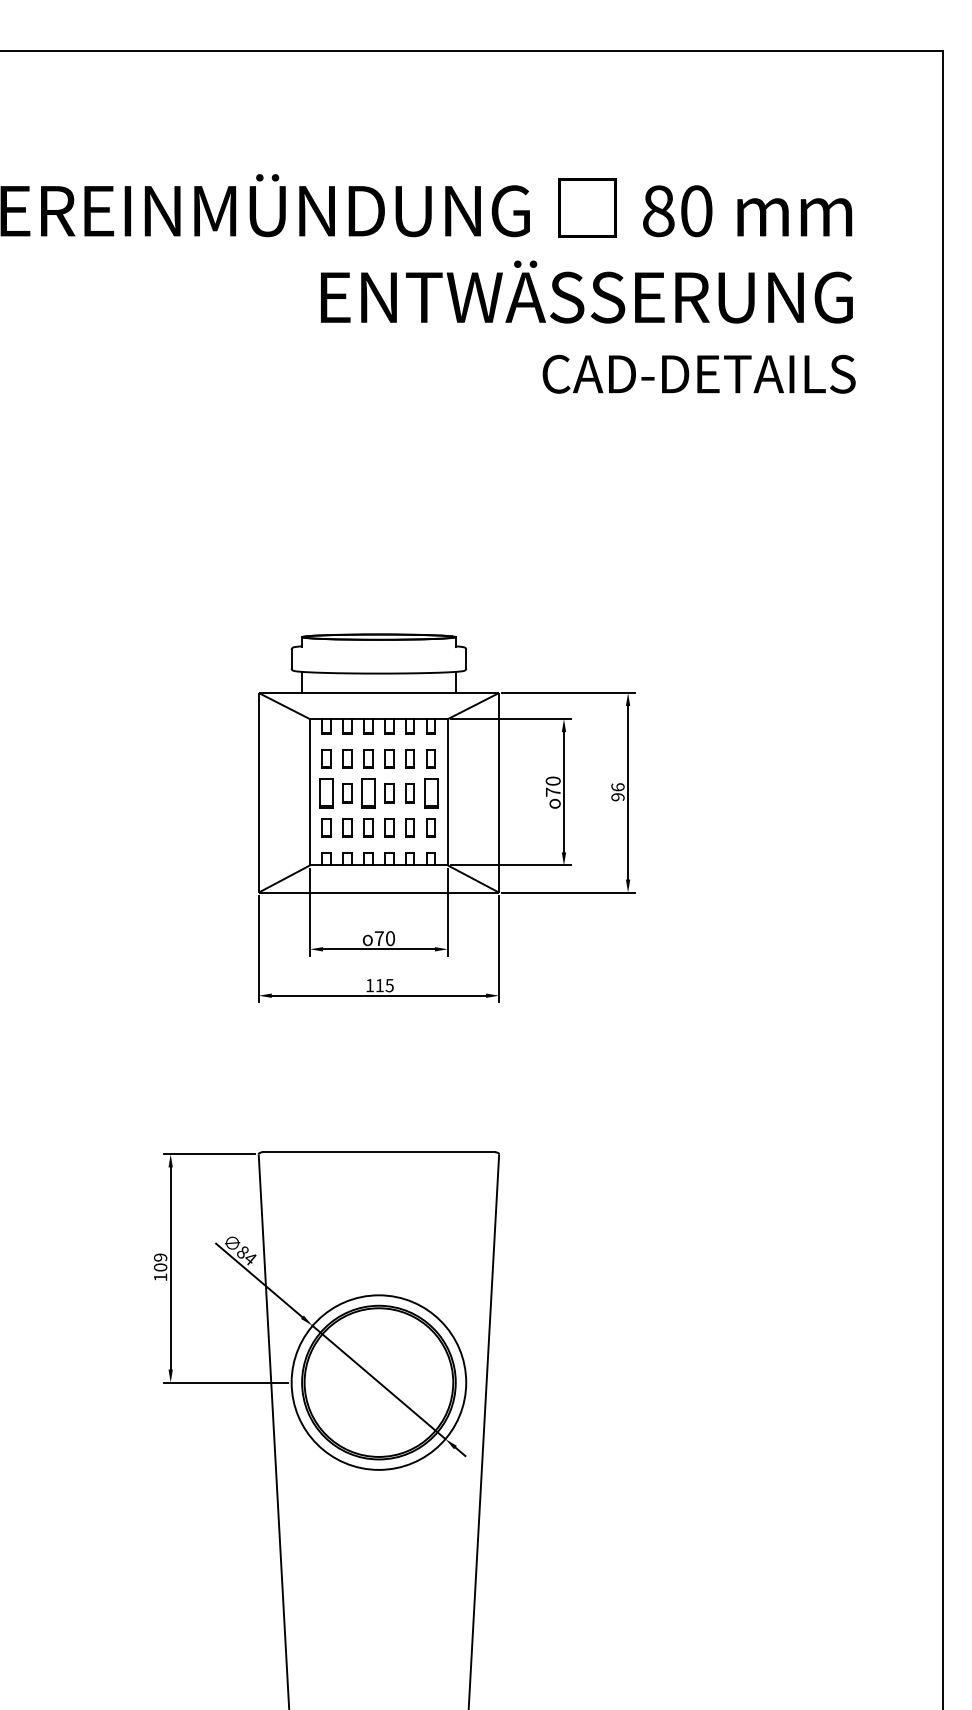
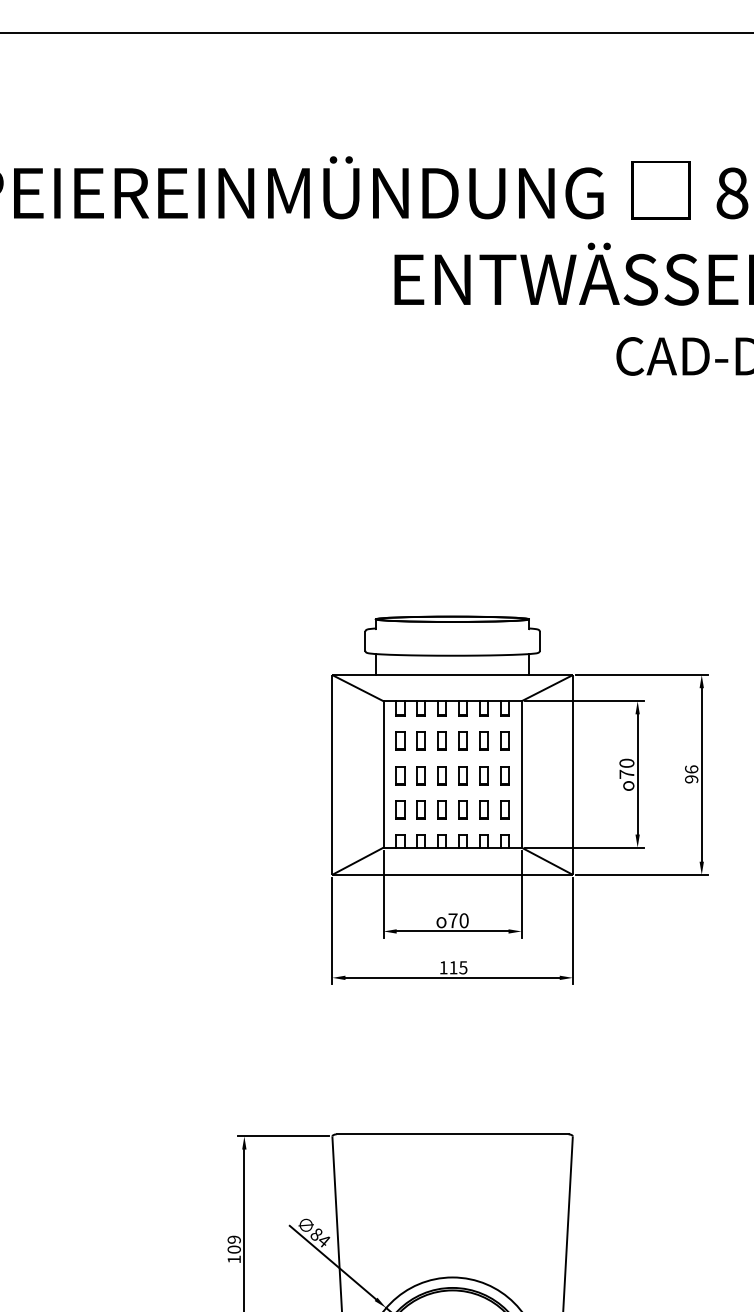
part: (326, 793) -> (400, 775), size x0.62
part: (368, 793) -> (442, 775), size x0.62
part: (430, 793) -> (504, 775), size x0.62

